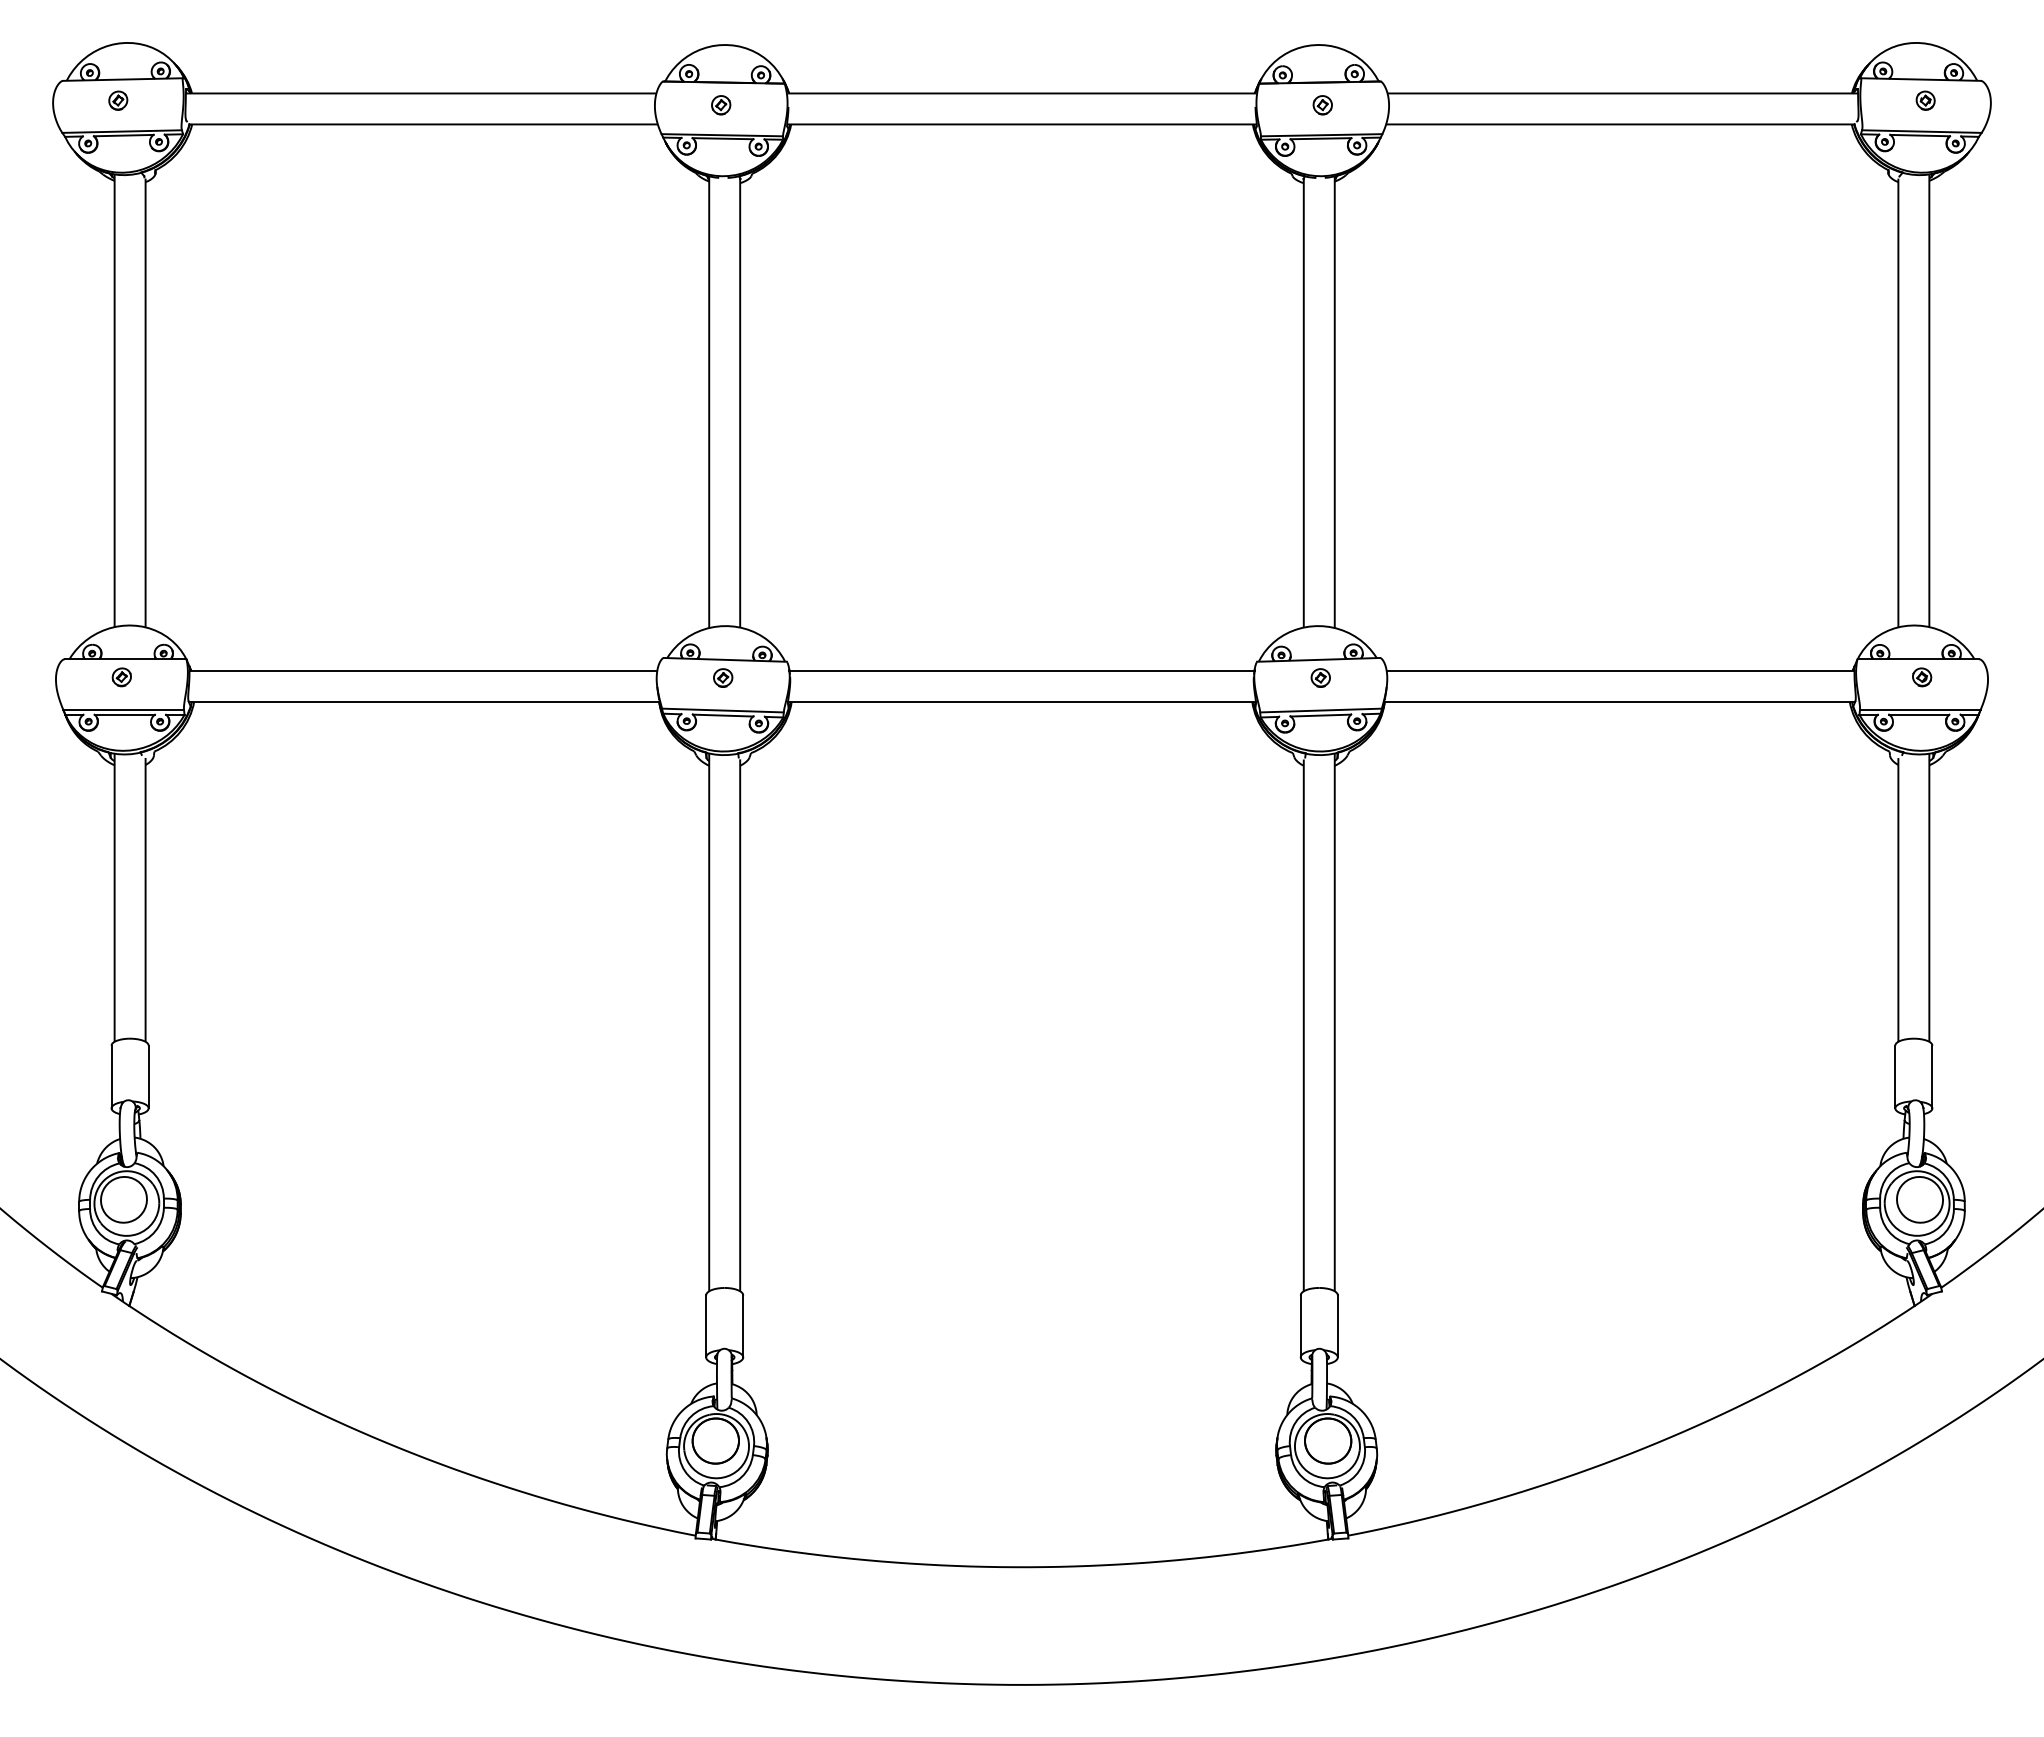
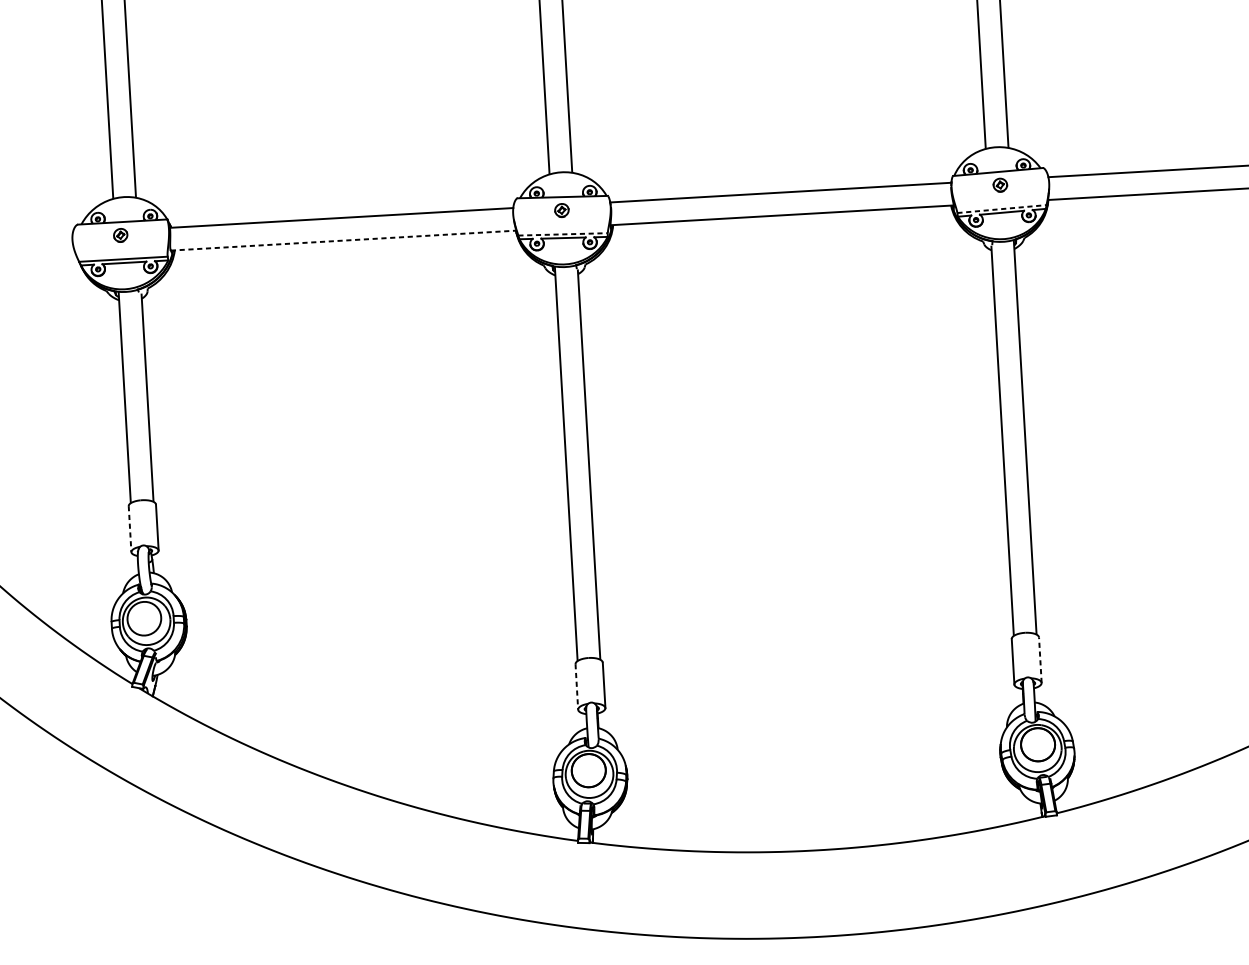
line: (424, 701) -> (343, 240), solid -> dashed
line: (722, 710) -> (562, 234), solid -> dashed
line: (1321, 710) -> (1002, 209), solid -> dashed
line: (111, 1077) -> (130, 529), solid -> dashed
line: (1337, 1325) -> (1040, 659), solid -> dashed
line: (706, 1326) -> (577, 687), solid -> dashed

